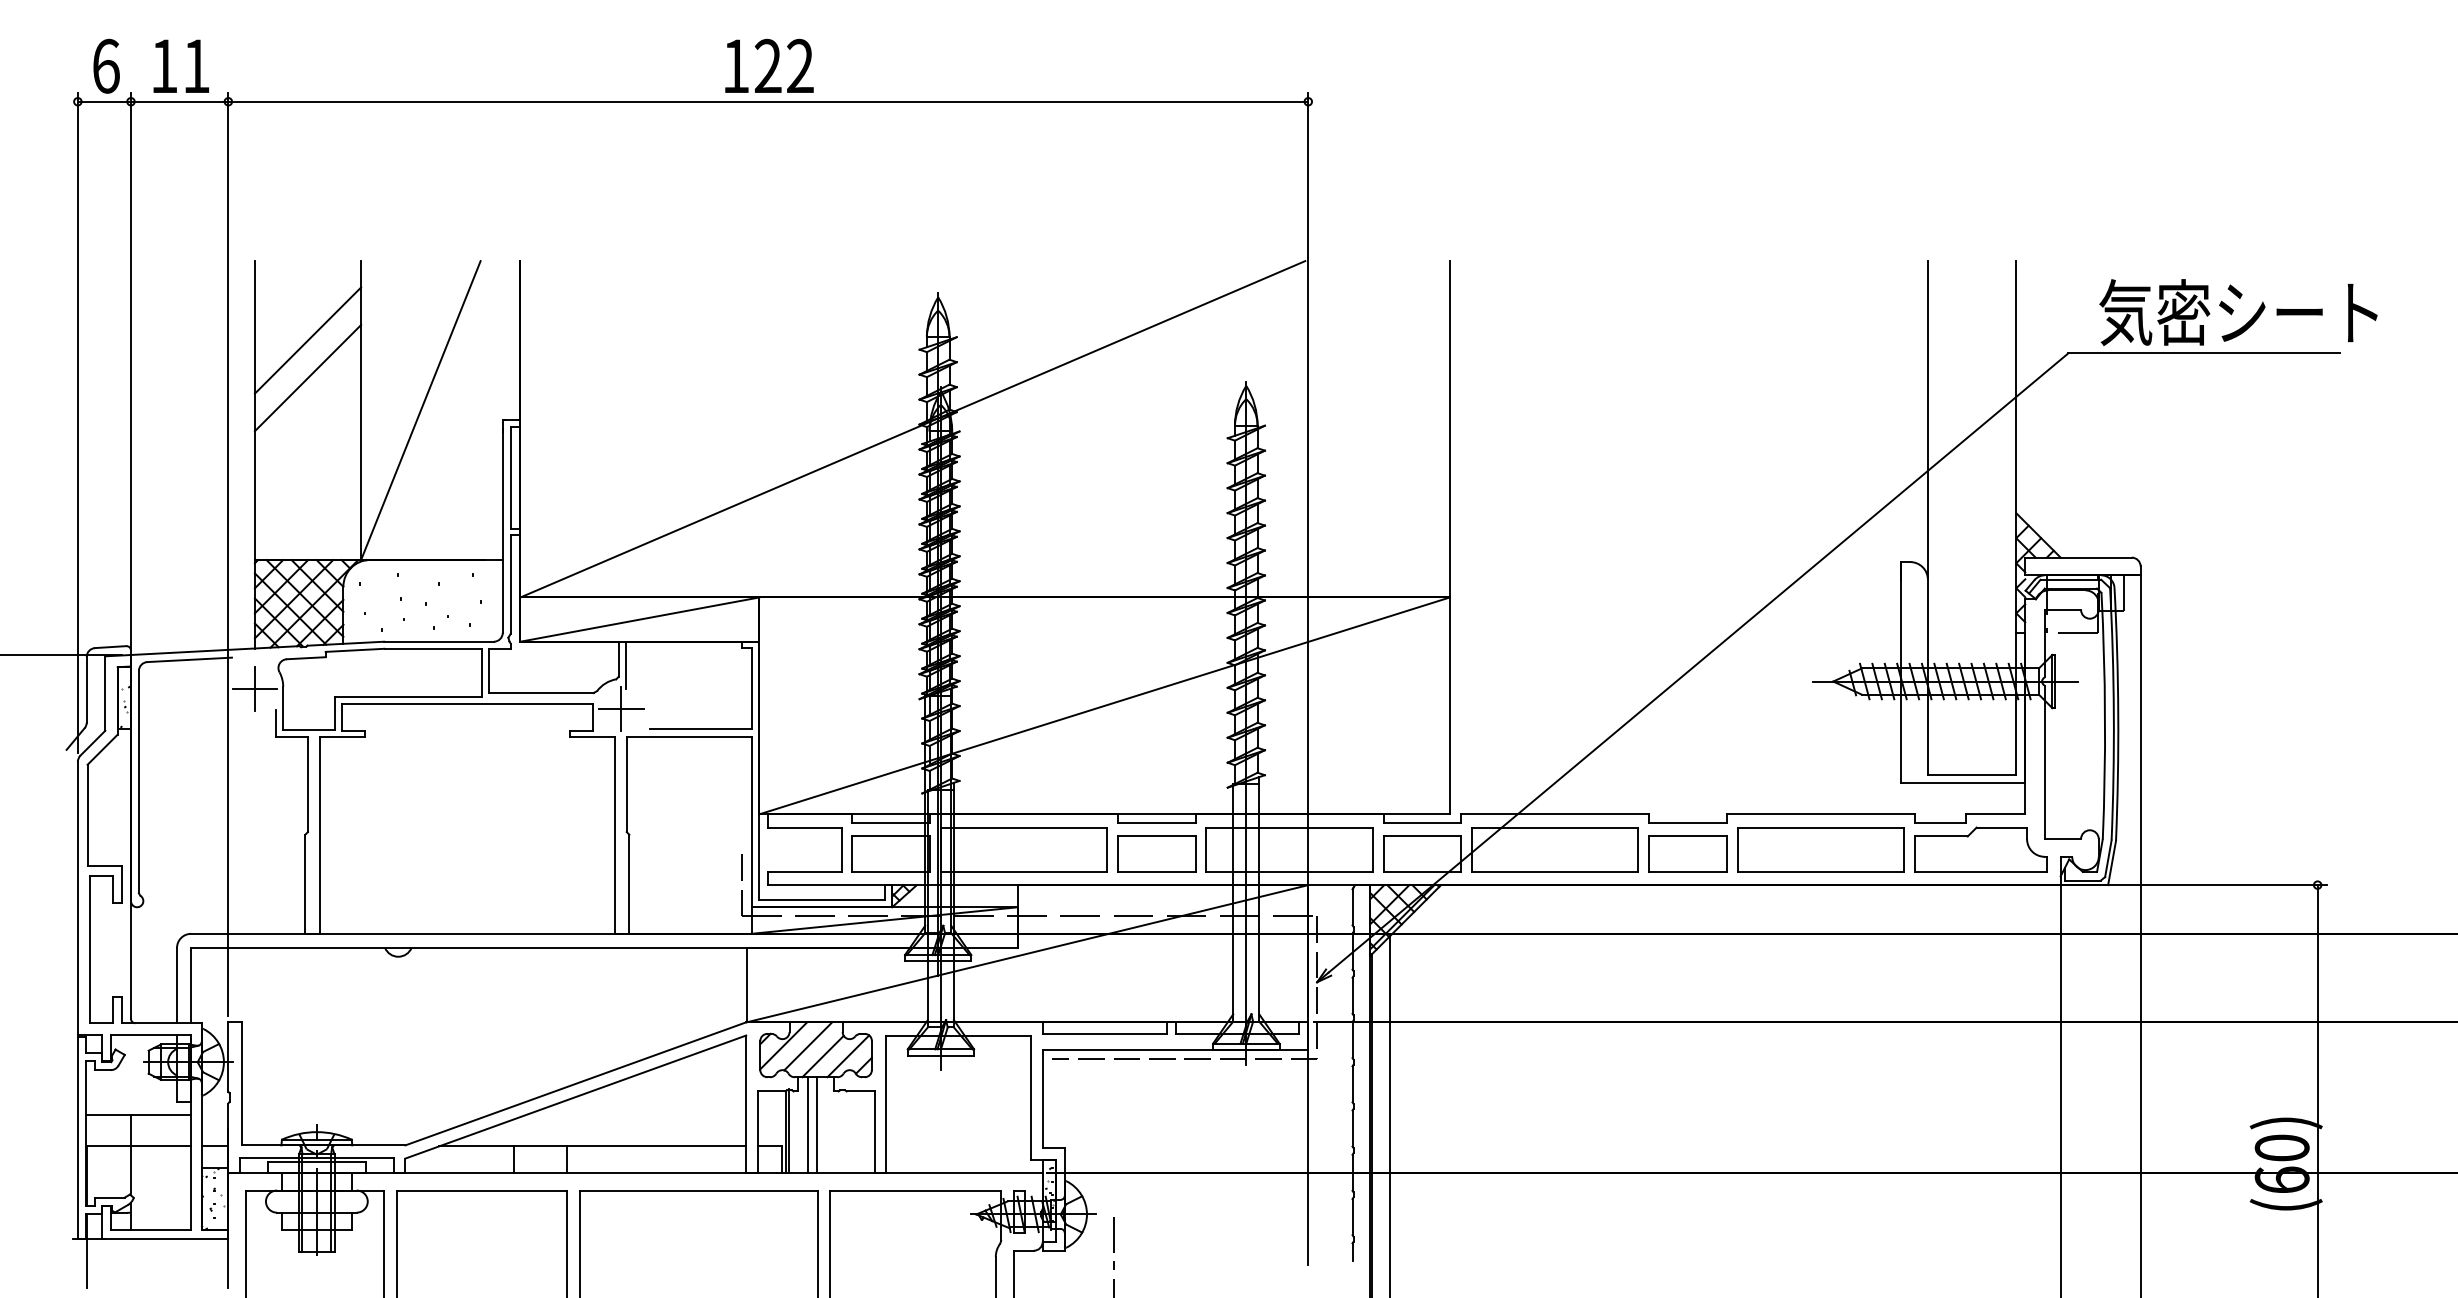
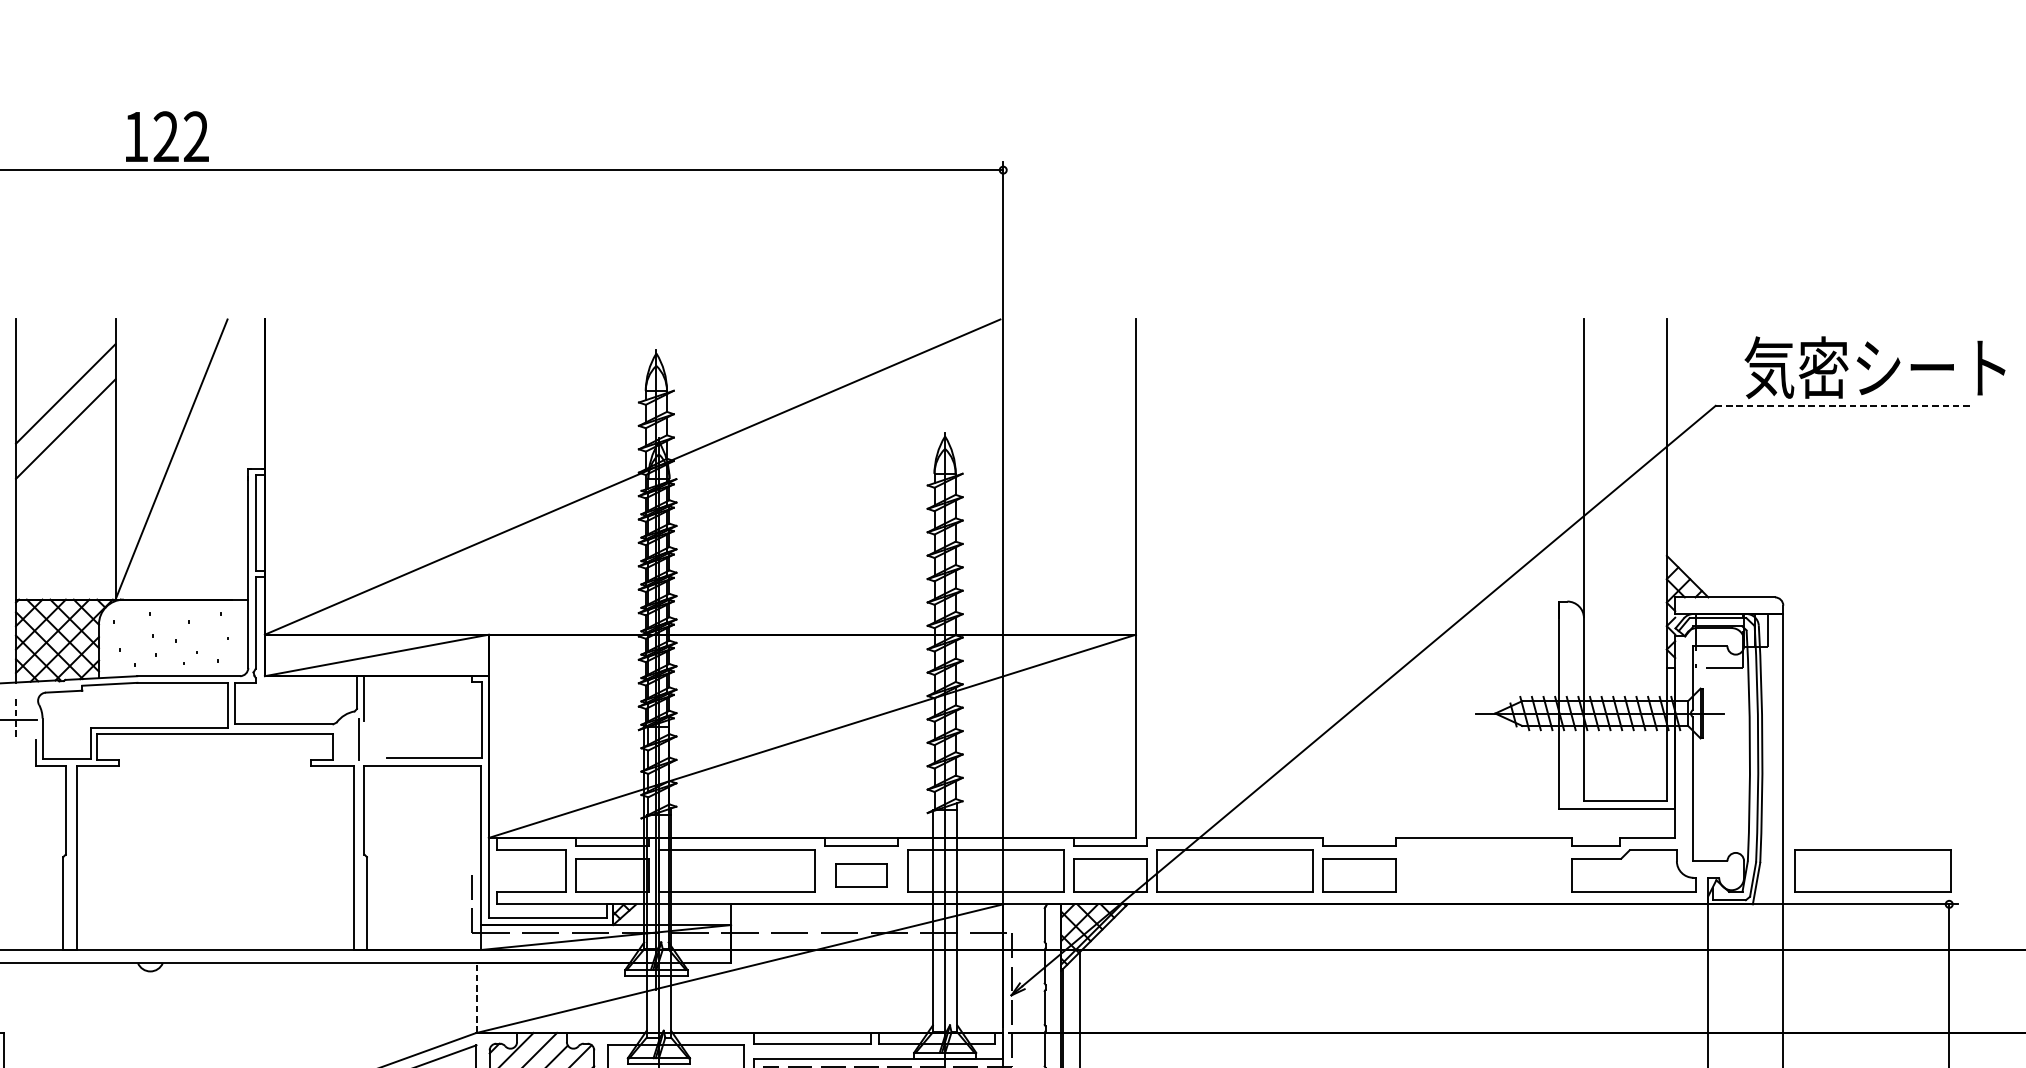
text: (769, 65) -> (167, 136), moved
line: (2204, 353) -> (1843, 406), solid -> dashed
line: (254, 689) -> (15, 720), solid -> dashed
line: (621, 709) -> (359, 739), removed
part: (1820, 849) -> (1873, 870), moved
part: (1156, 853) -> (860, 874), size x0.7
line: (746, 984) -> (476, 997), solid -> dashed

